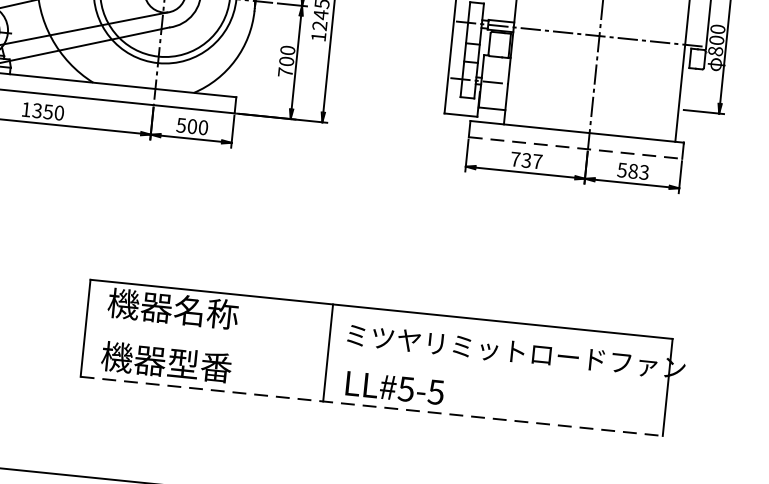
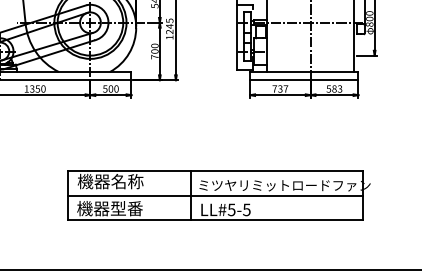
line: (575, 148) -> (304, 80), dashed -> solid
line: (375, 357) -> (214, 195), added
line: (372, 406) -> (215, 220), dashed -> solid

